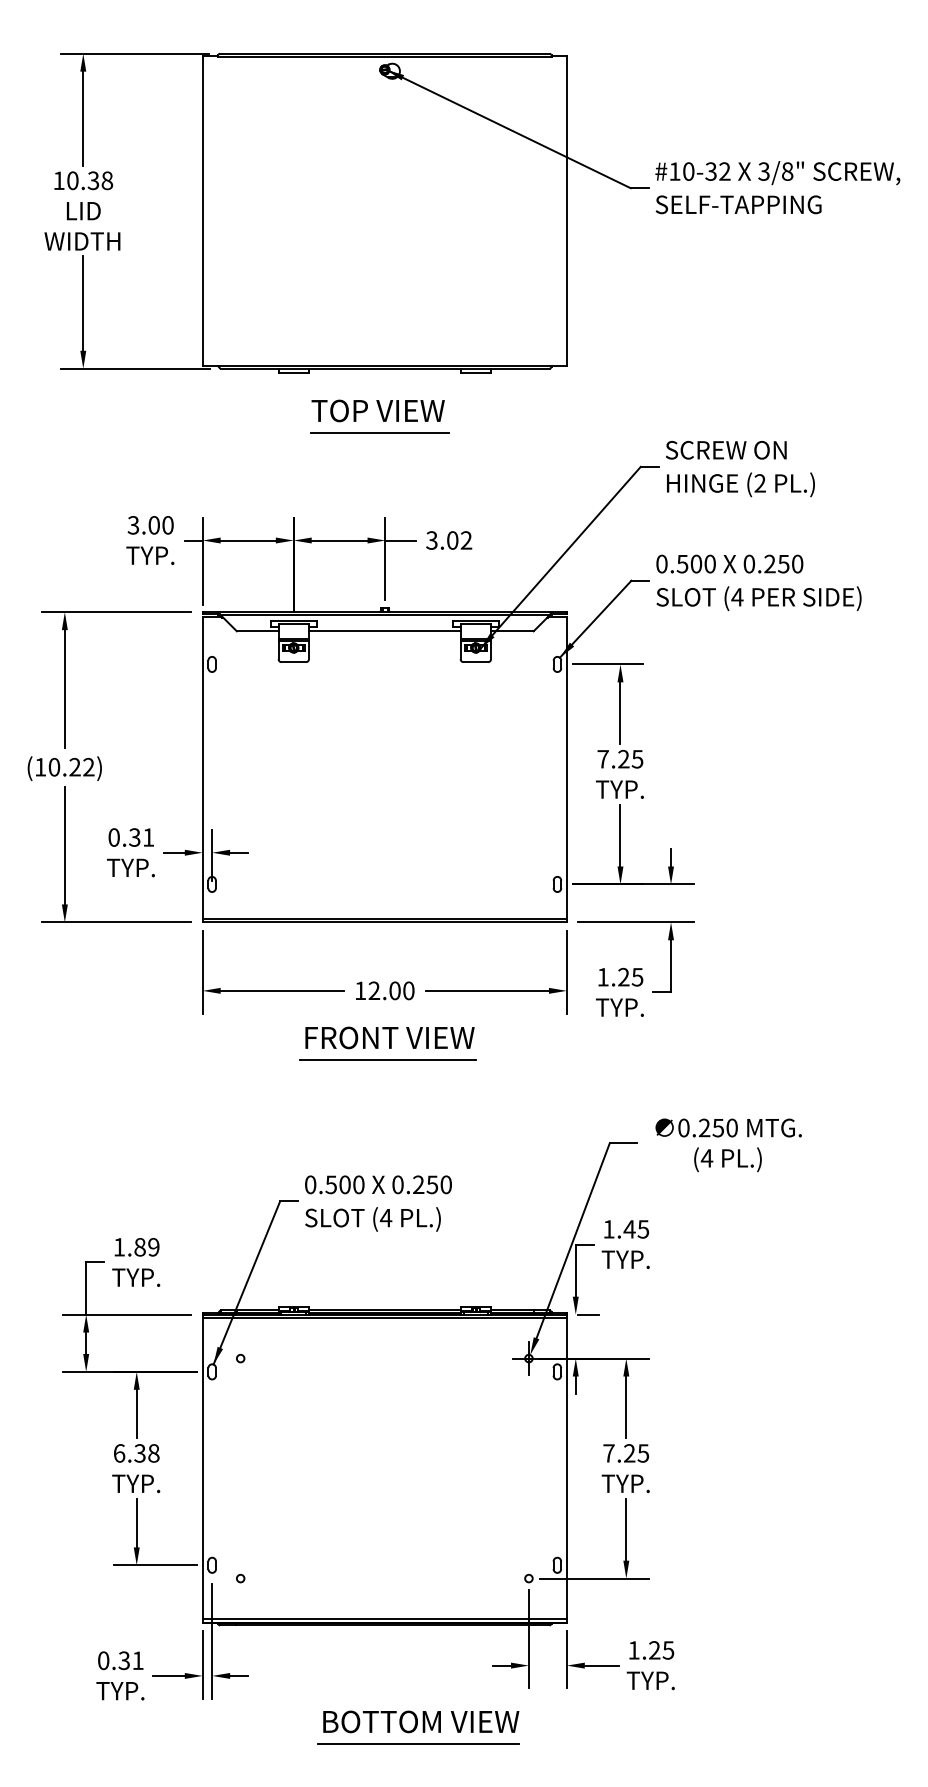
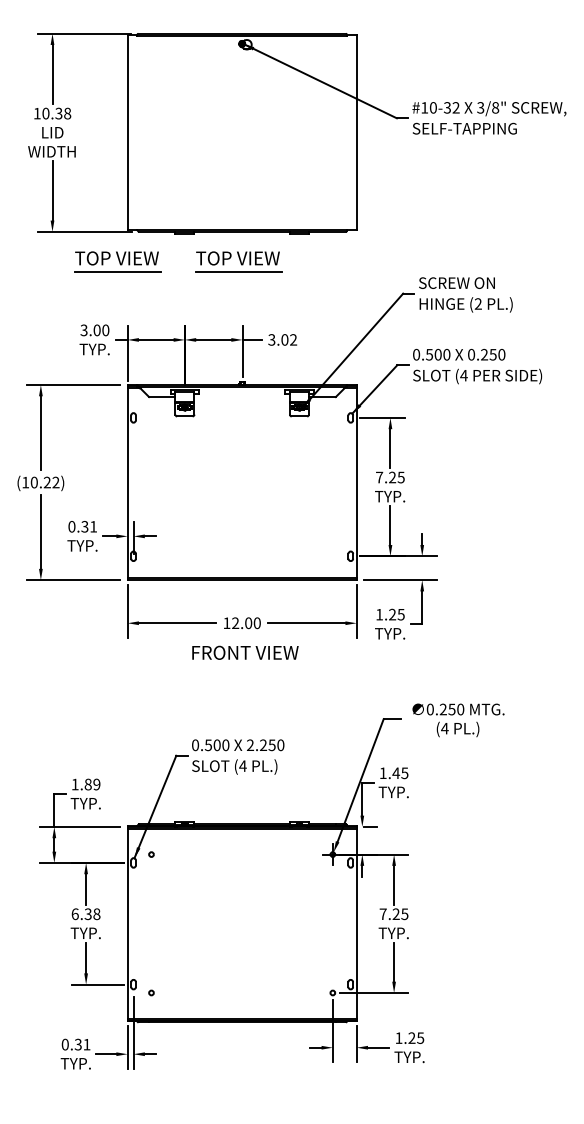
part: (186, 415) -> (117, 261), added
line: (383, 632) -> (241, 397), removed
line: (386, 1059) -> (243, 666), removed
text: (398, 1185) -> (250, 745), 0.250 -> 2.250
part: (418, 1727) -> (263, 1086), removed

